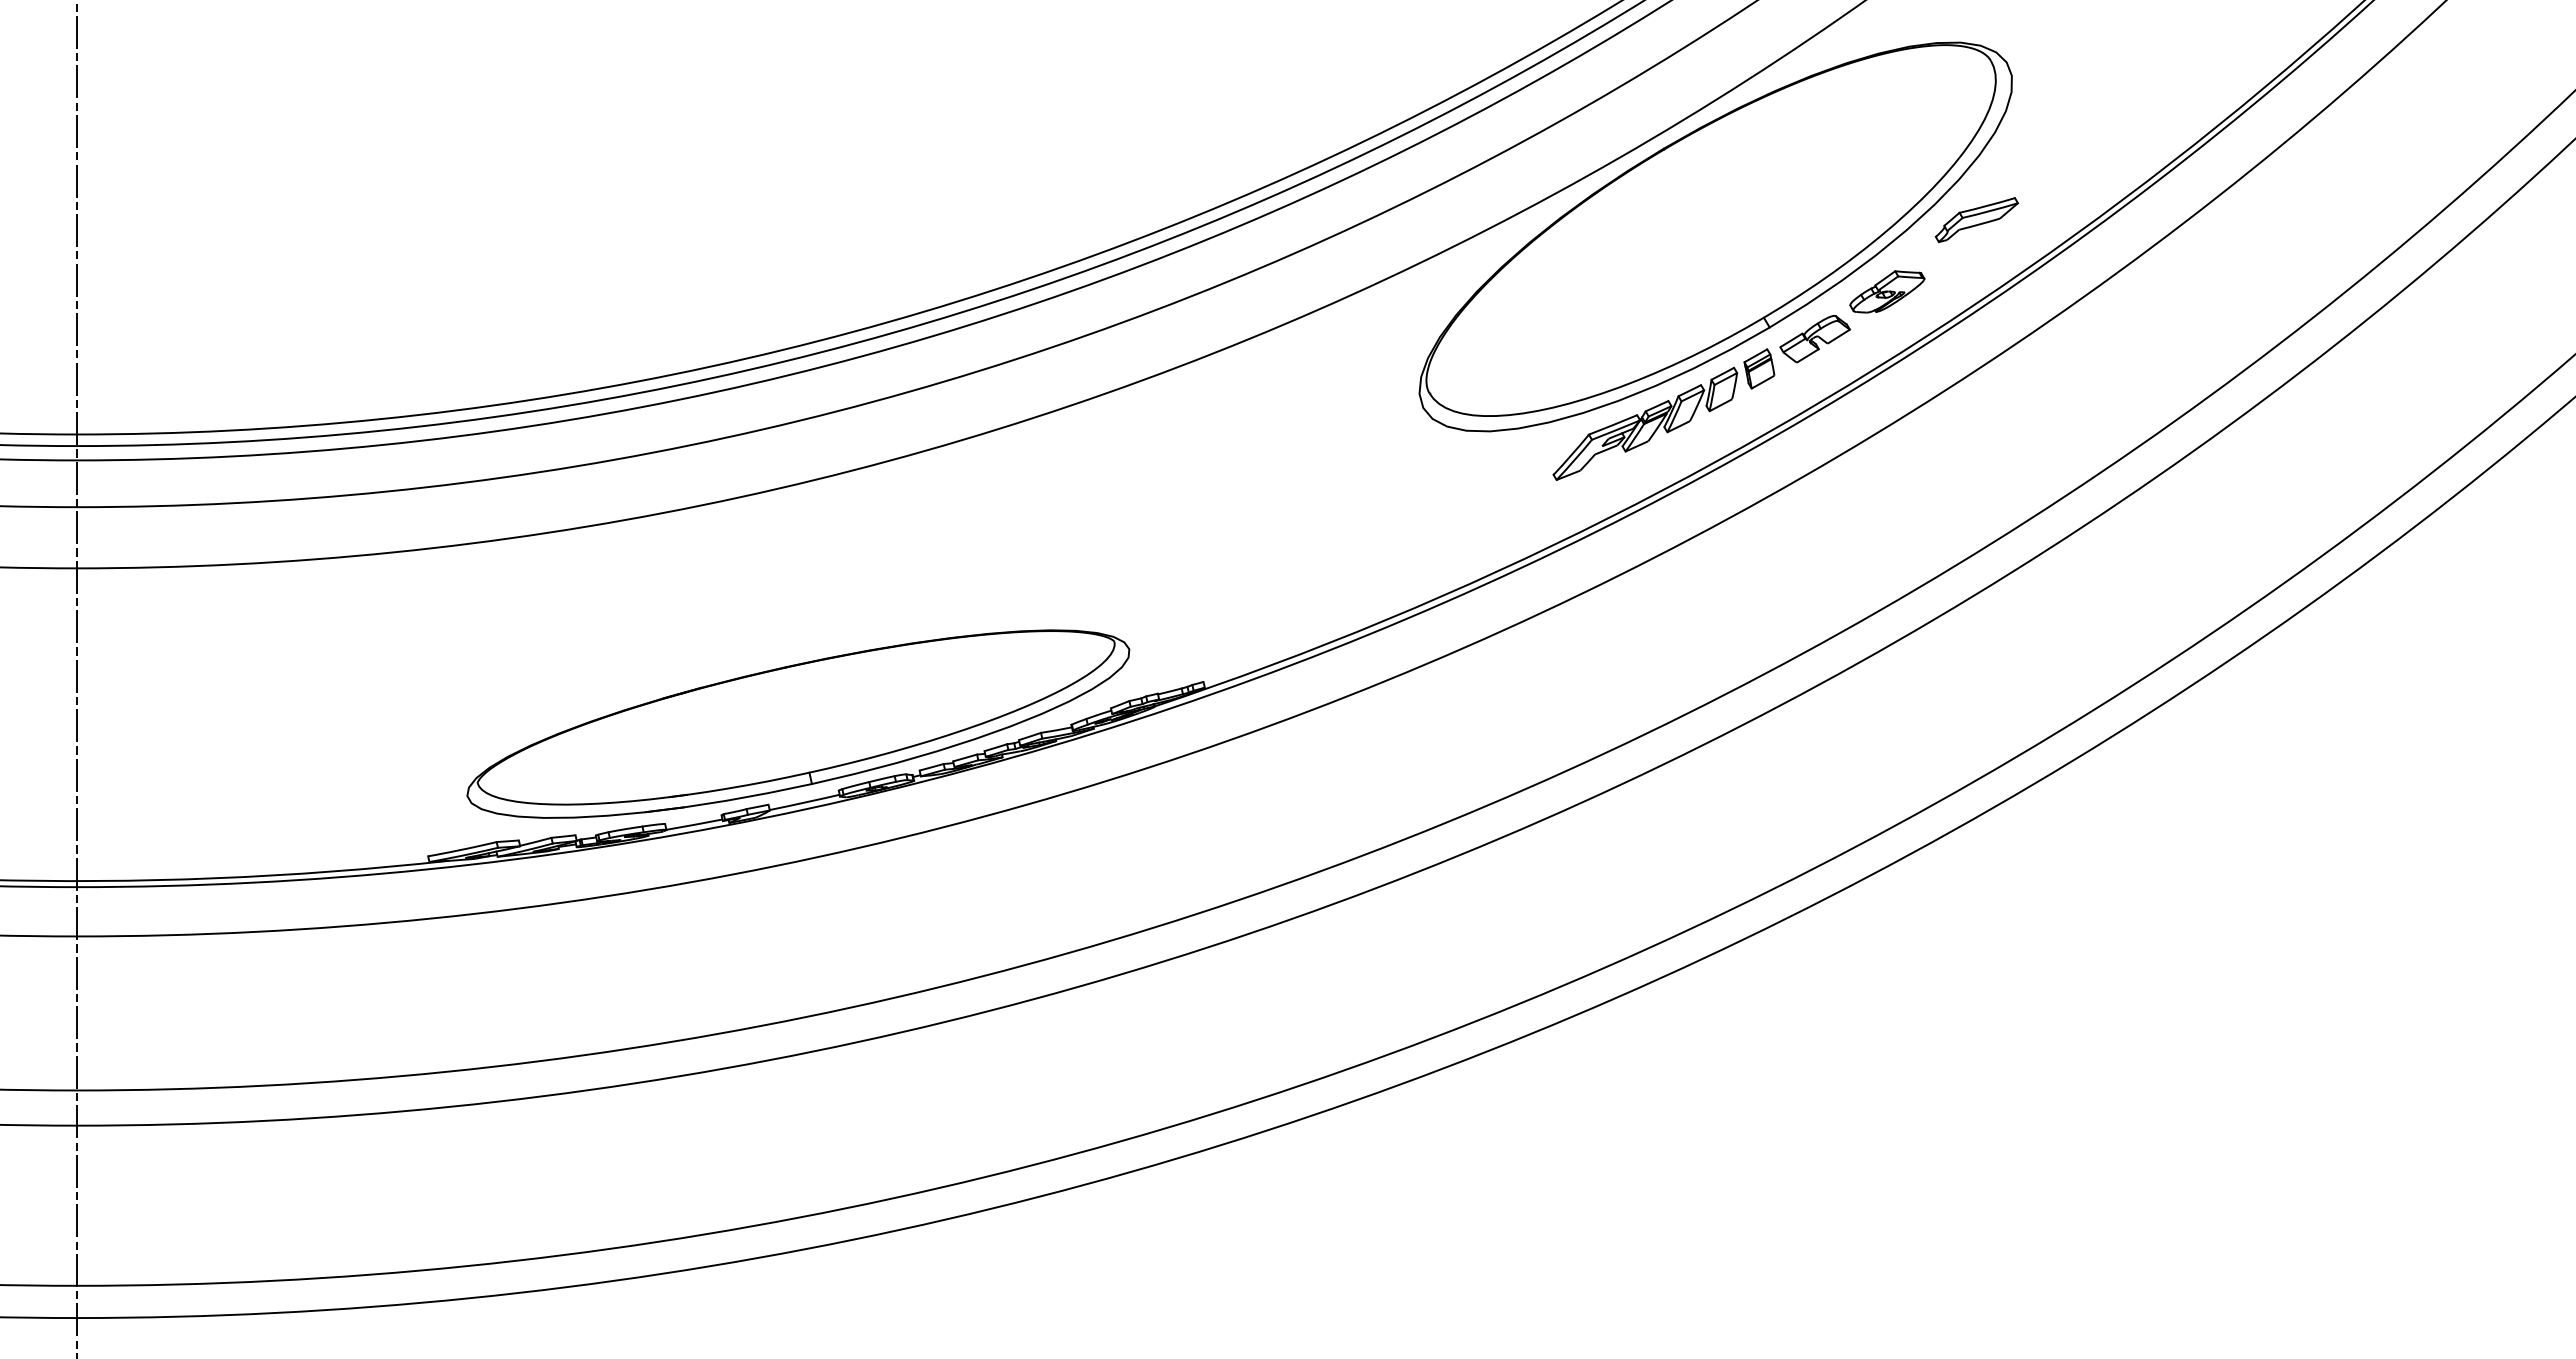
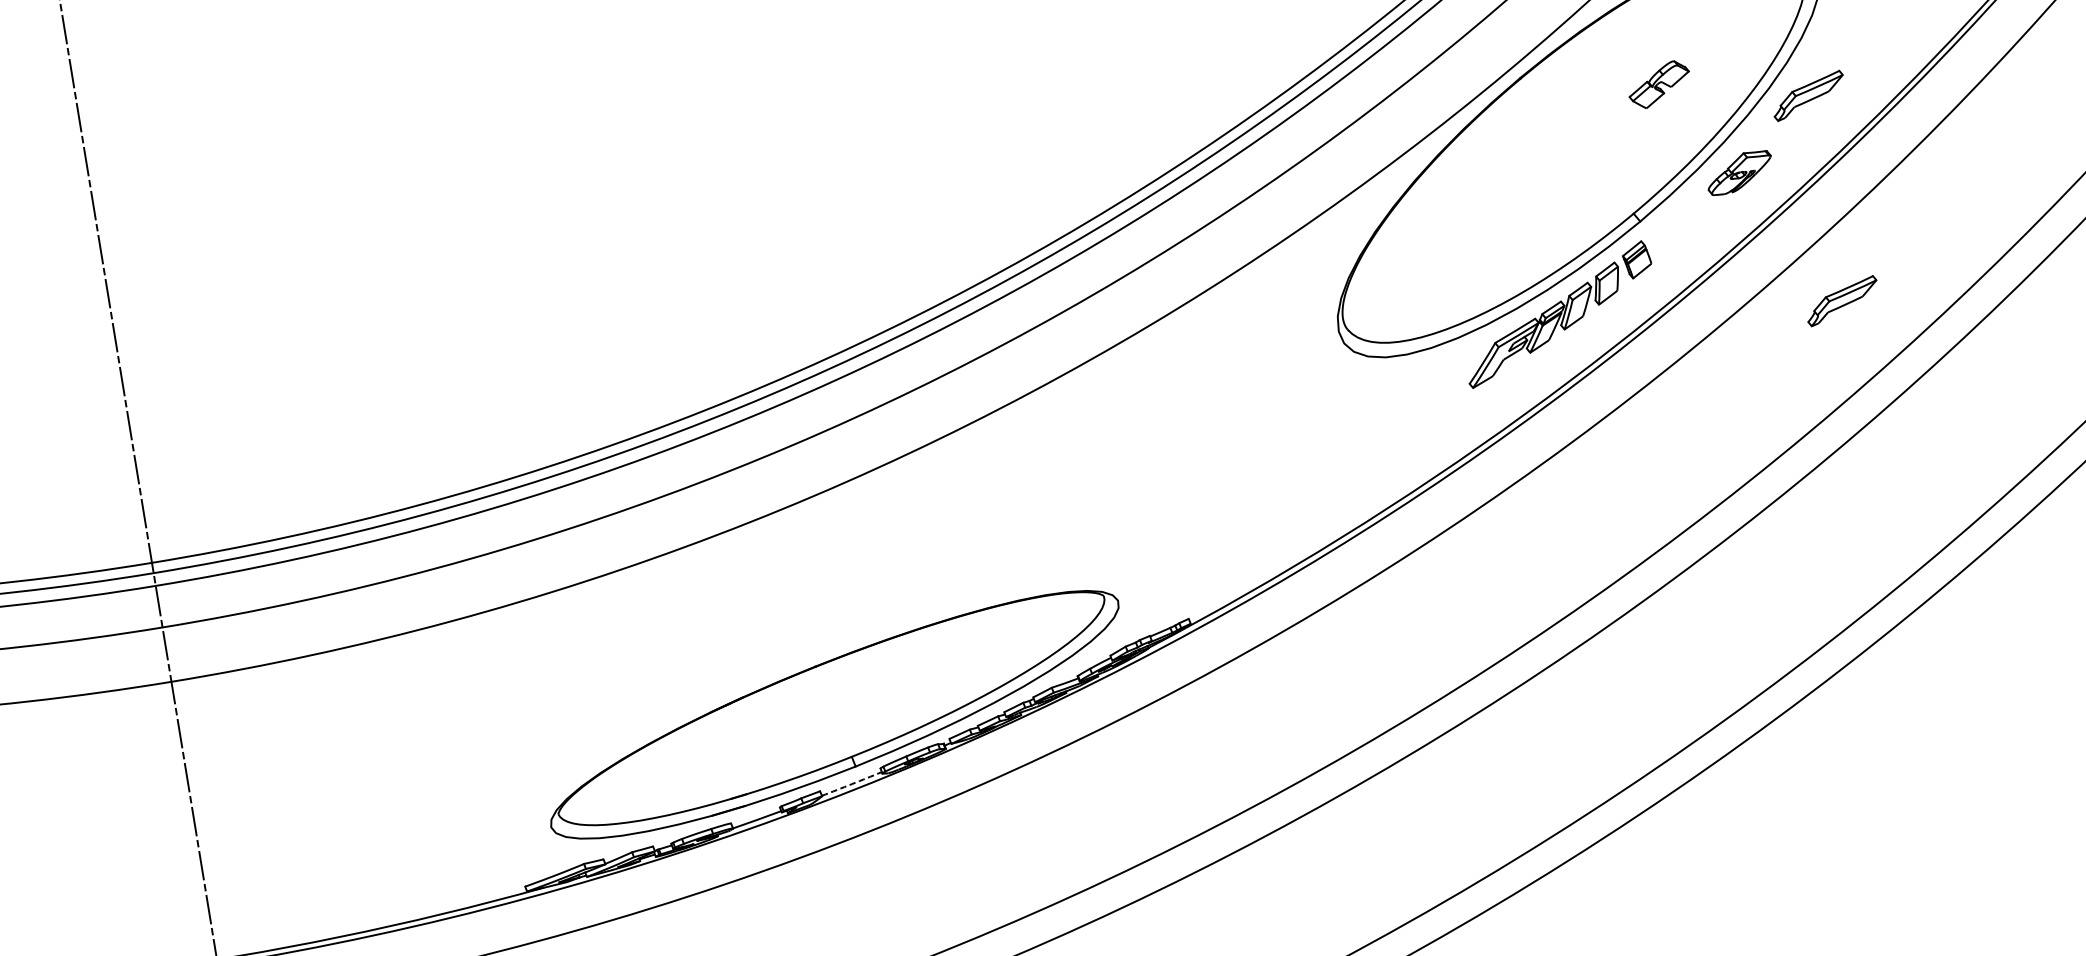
part: (1814, 339) -> (1658, 85), moved
part: (1976, 451) -> (1842, 301), added
arc: (804, 802) -> (851, 784), solid -> dashed

